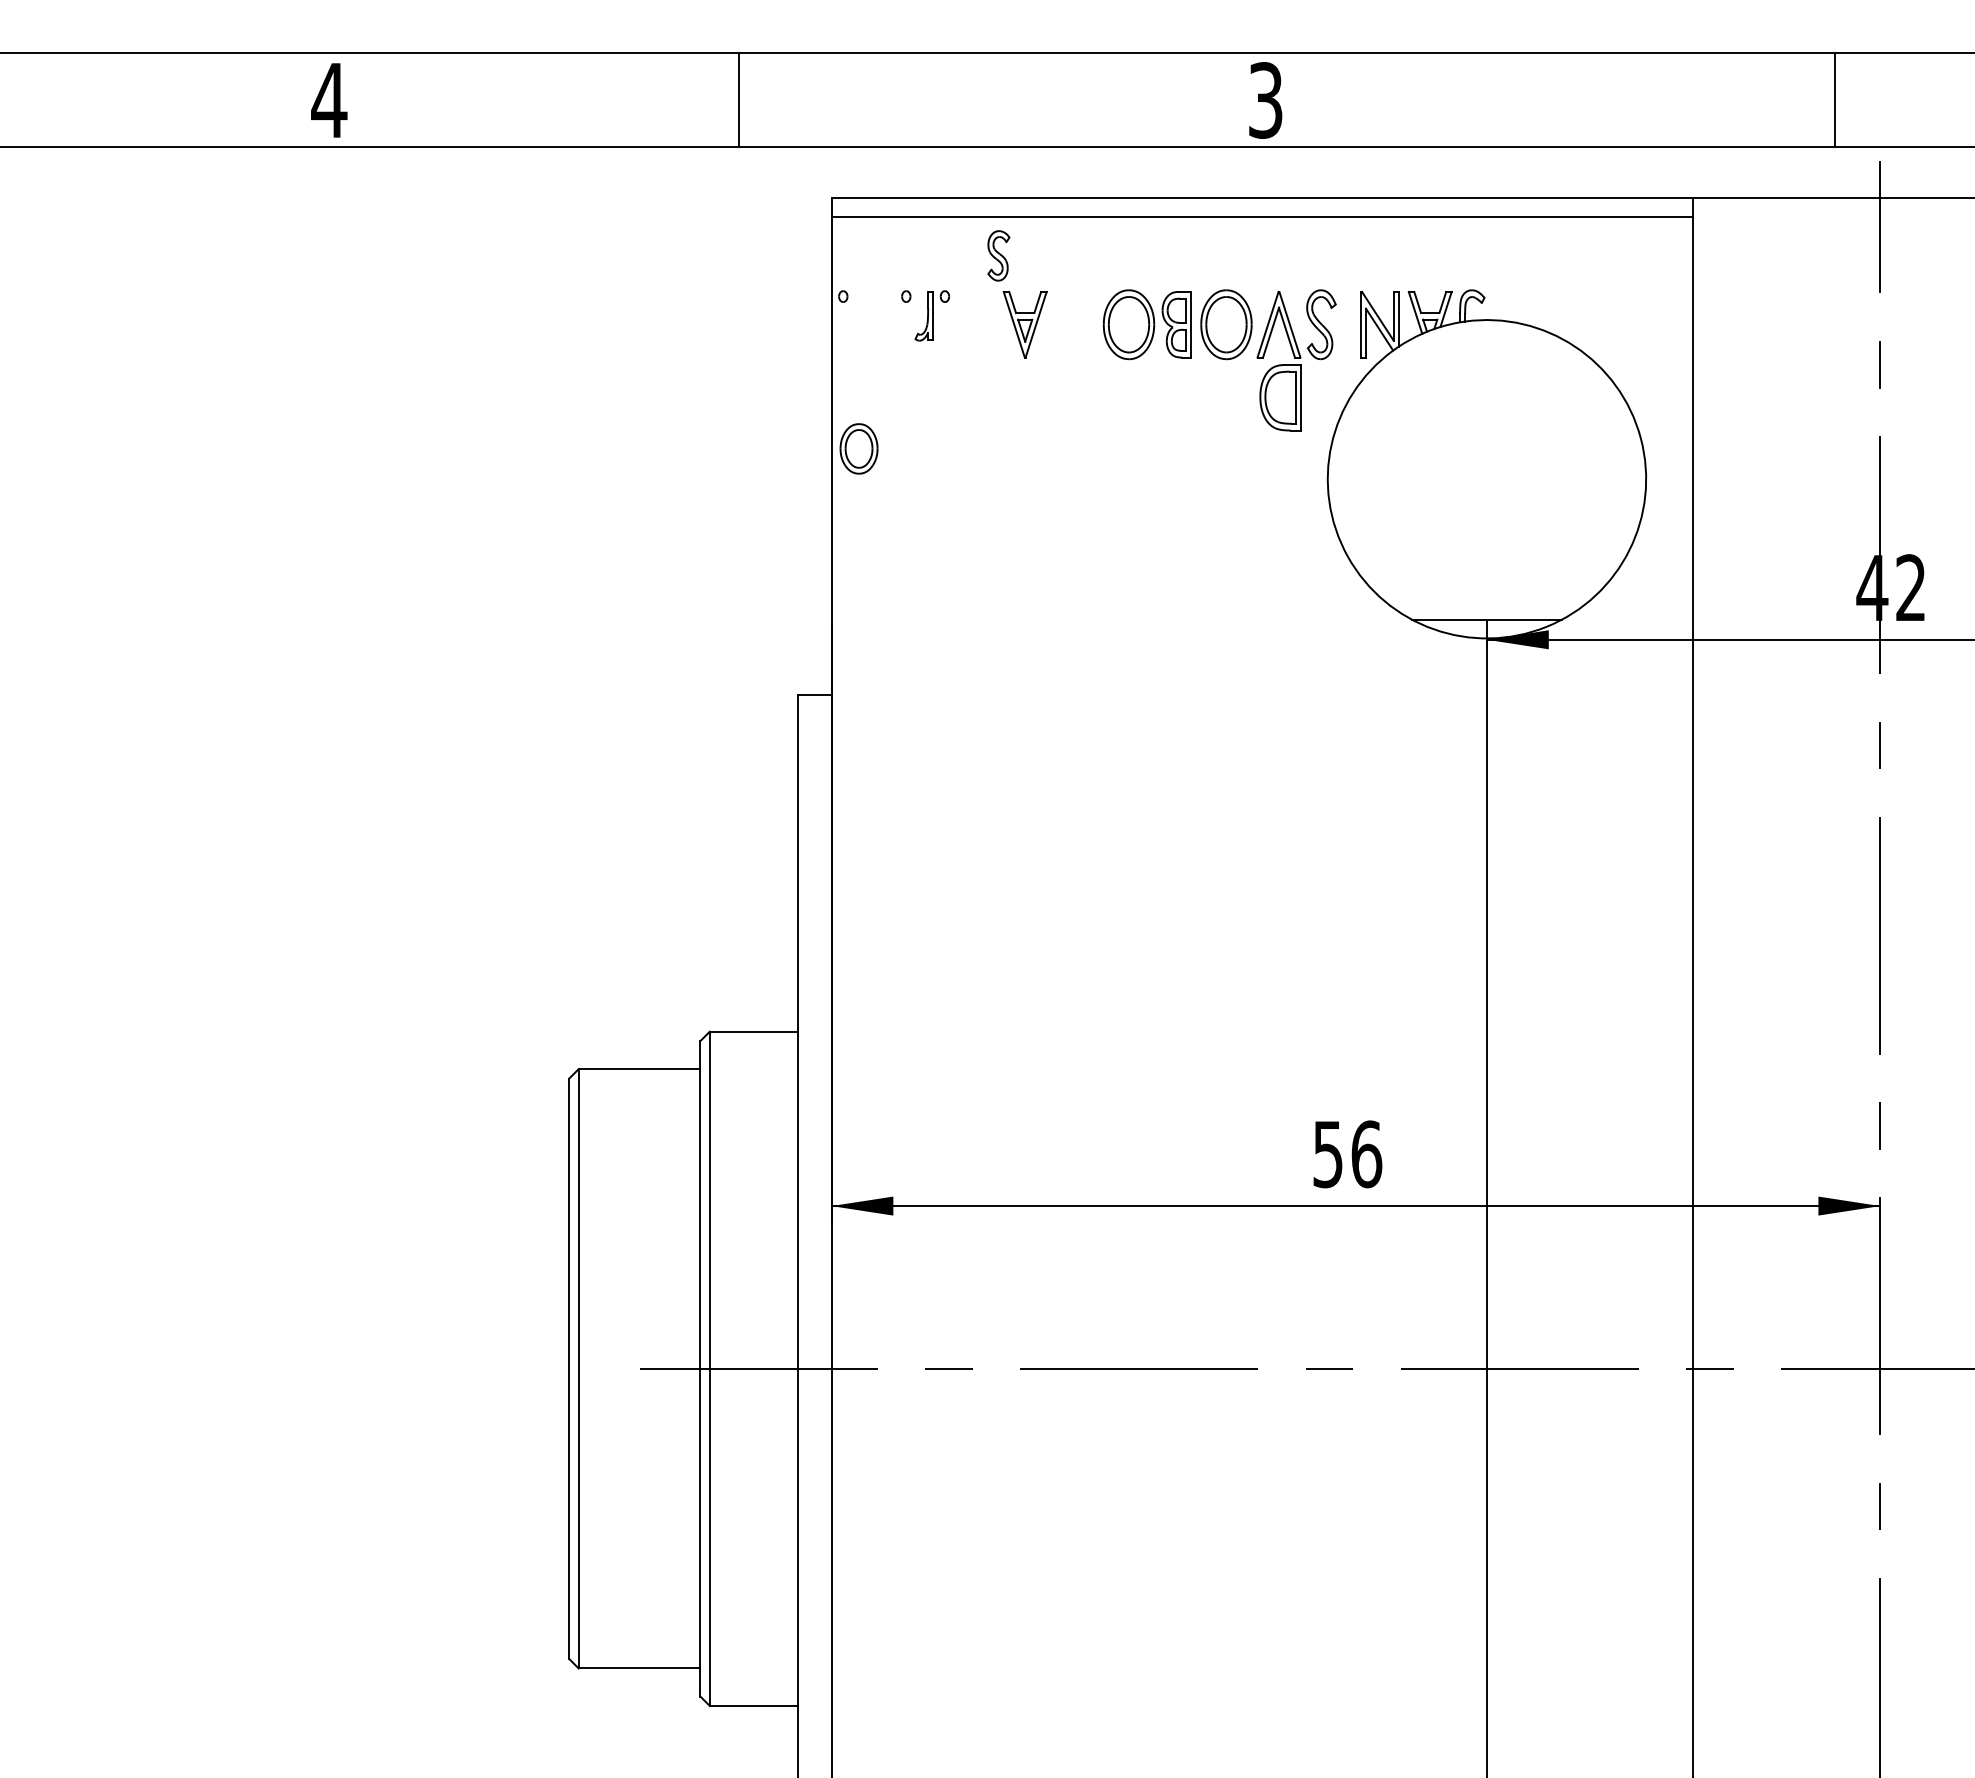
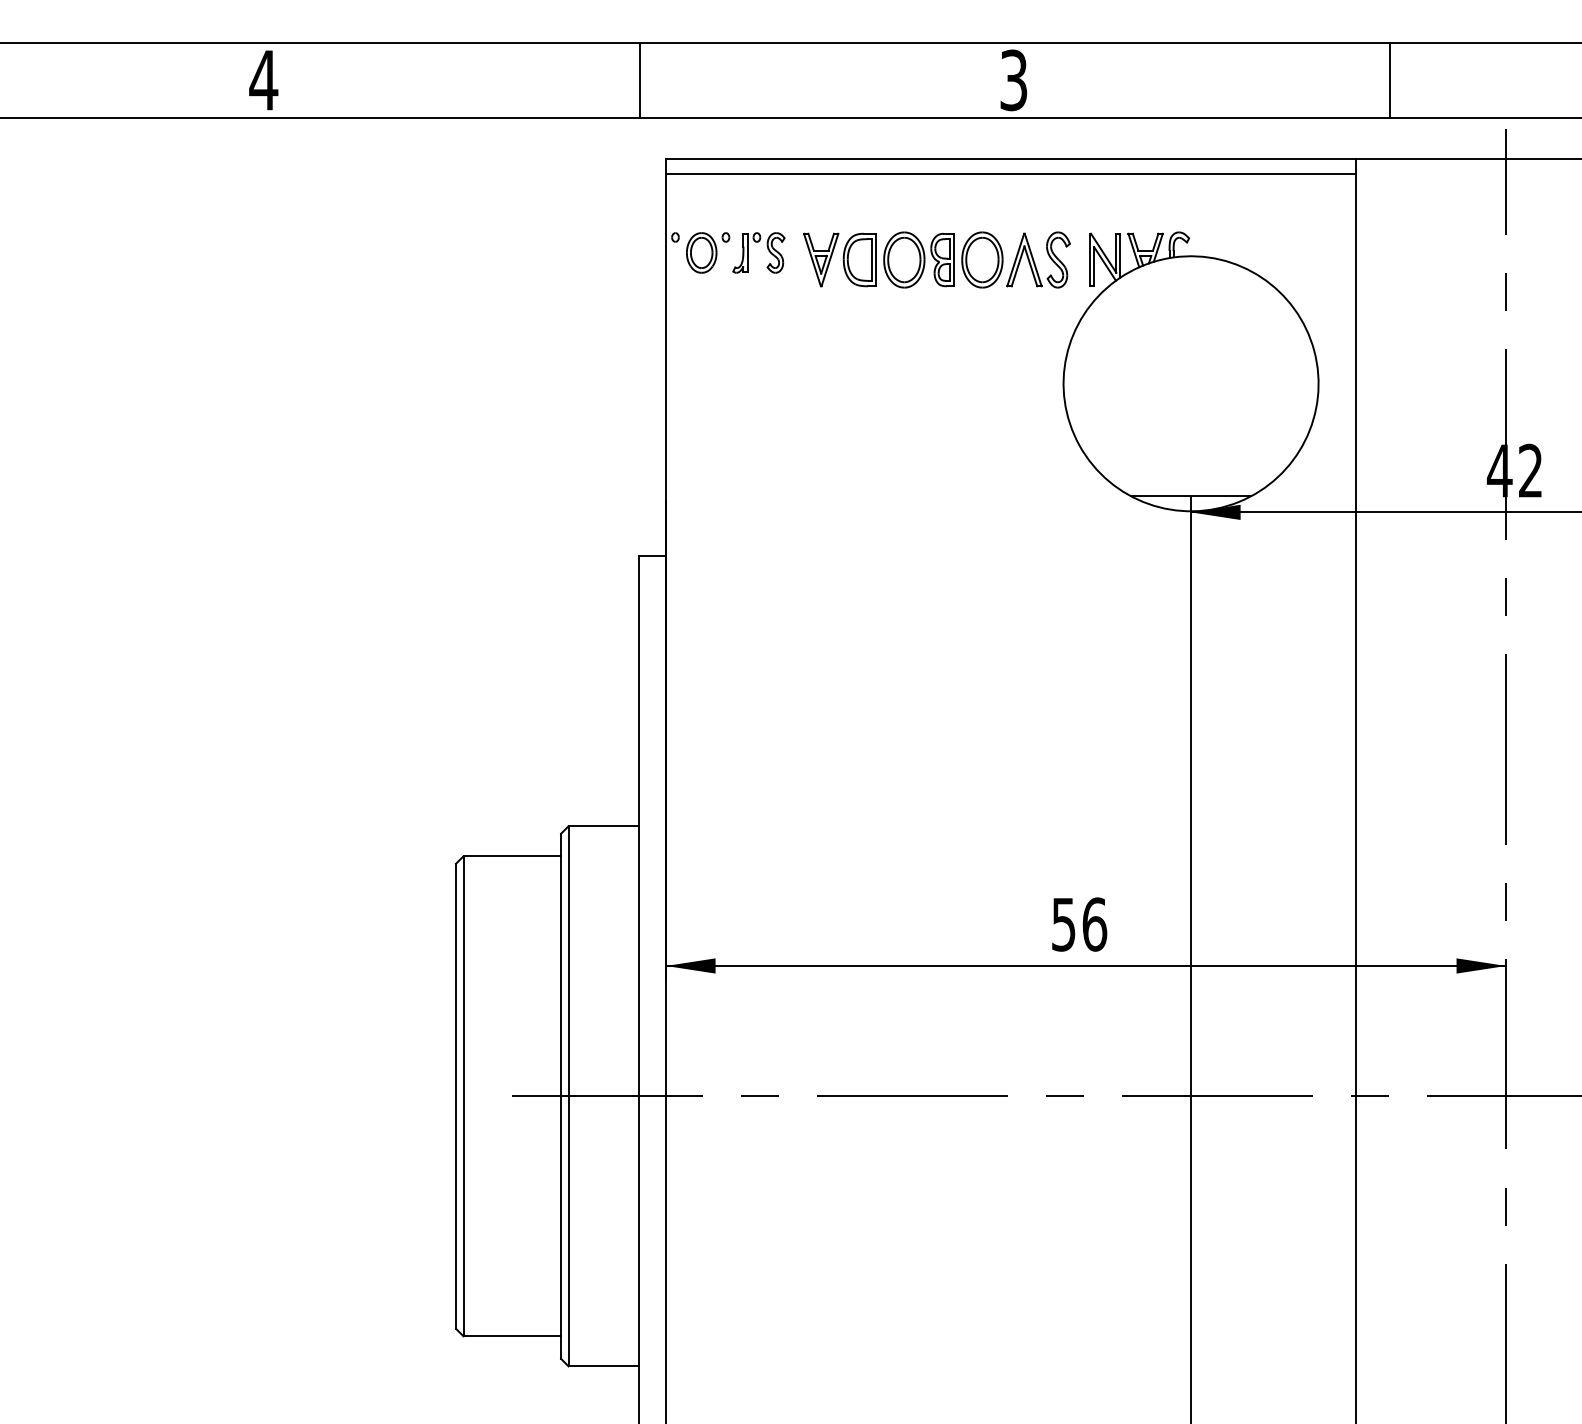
line: (739, 99) -> (639, 79), moved
line: (1834, 99) -> (1389, 79), moved
part: (998, 255) -> (775, 252), moved
part: (1280, 397) -> (859, 259), moved
part: (858, 448) -> (701, 252), moved

